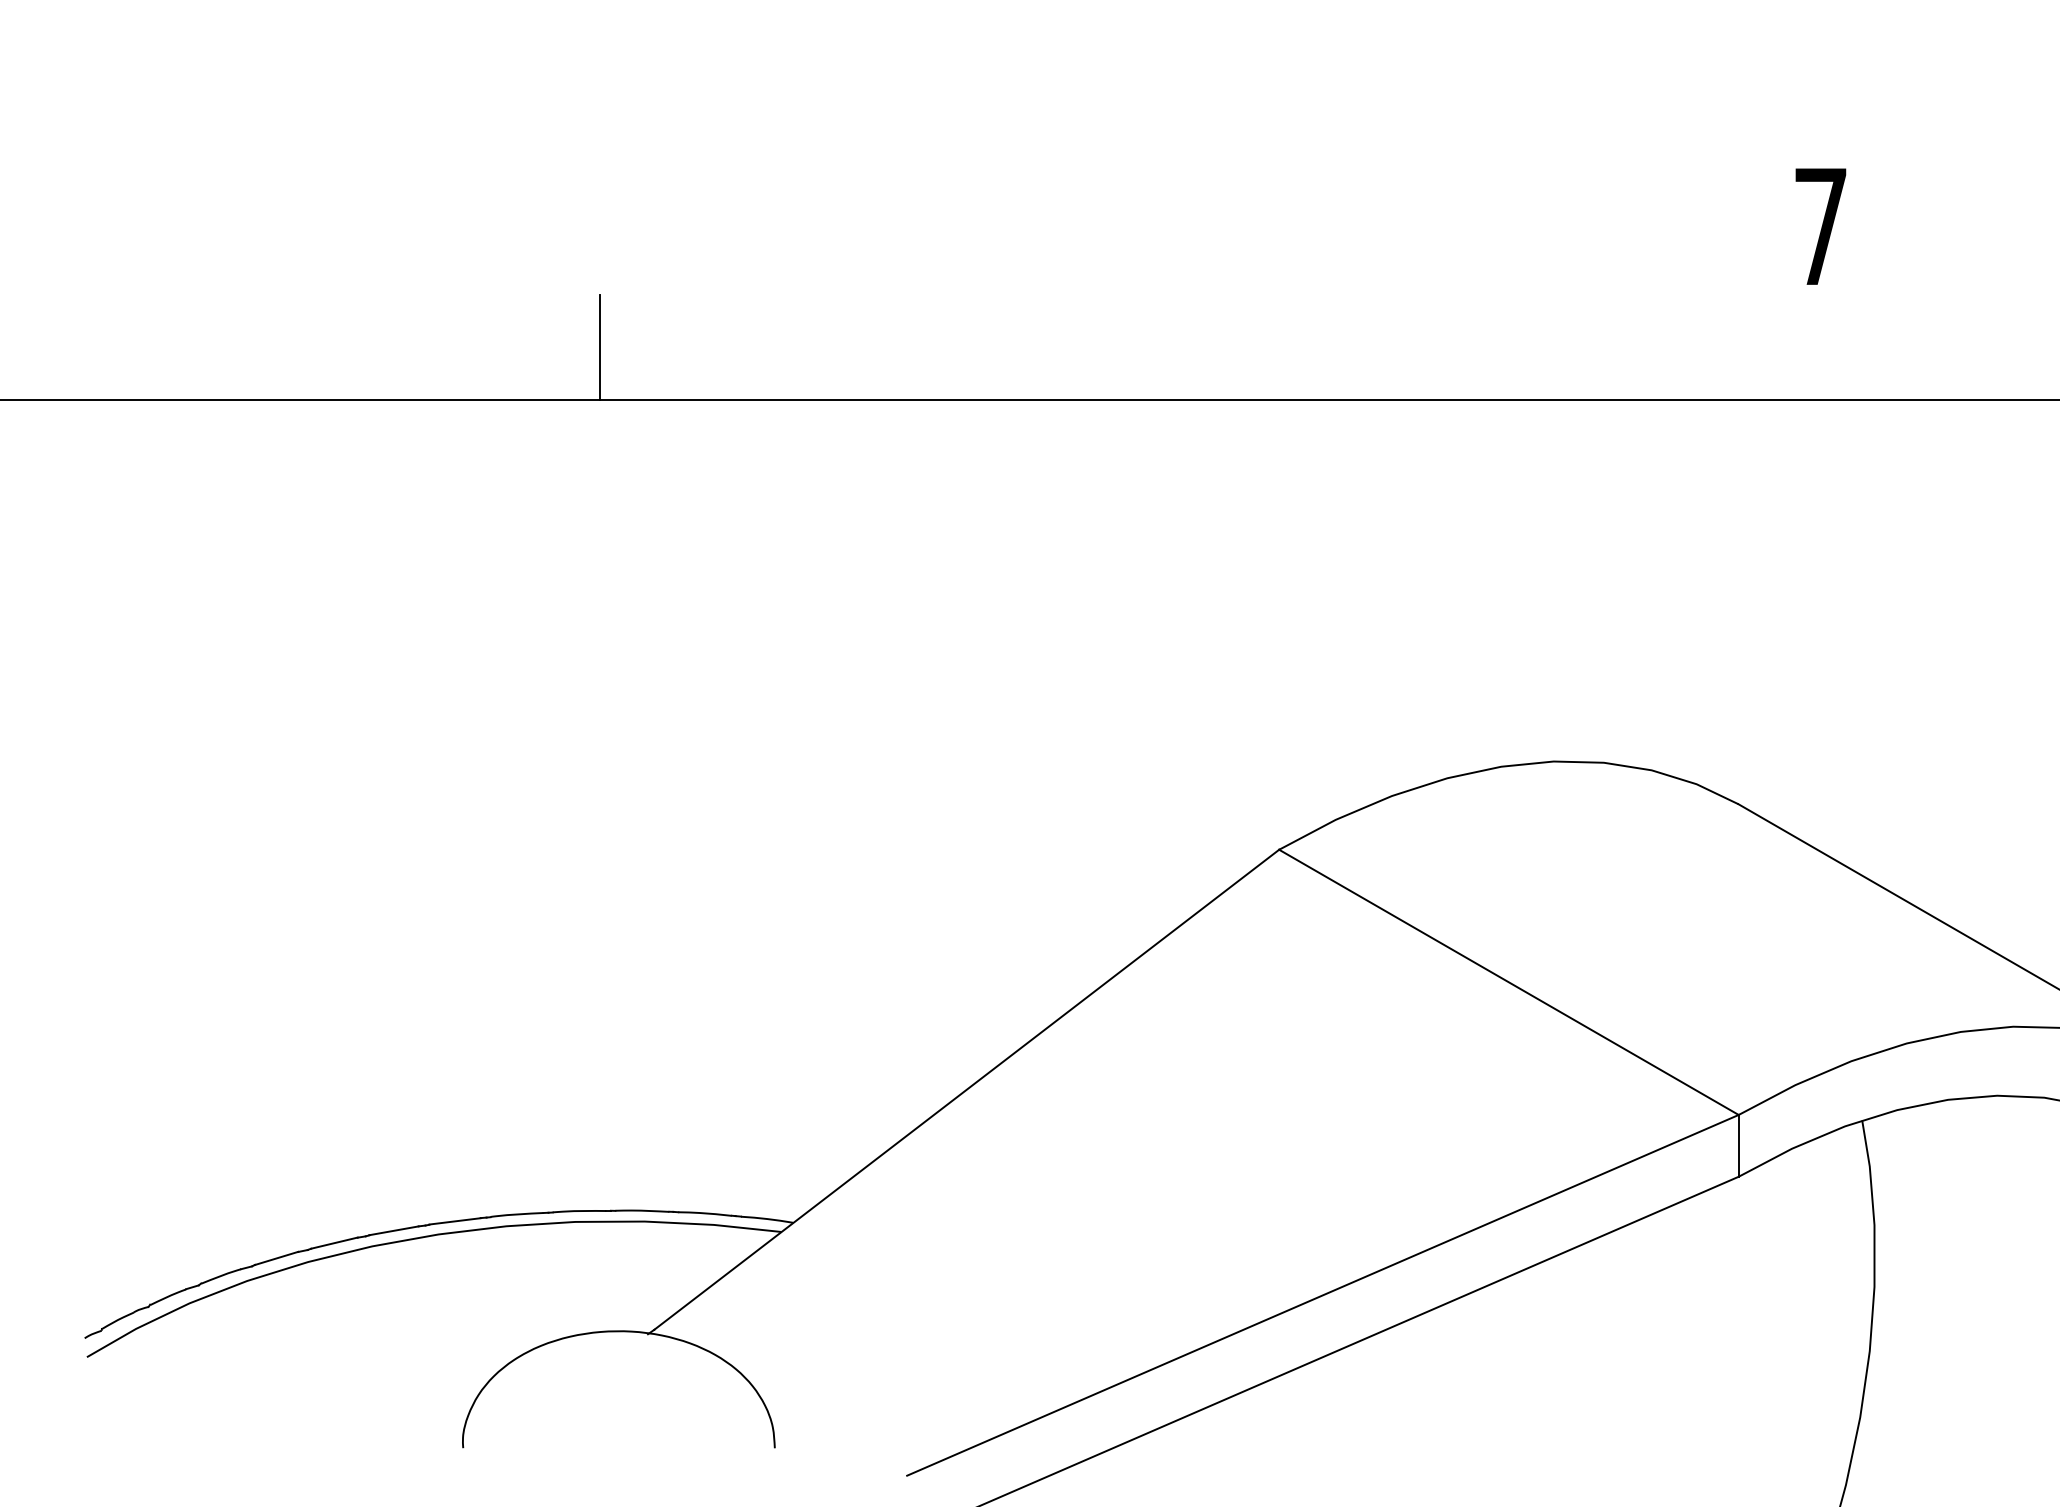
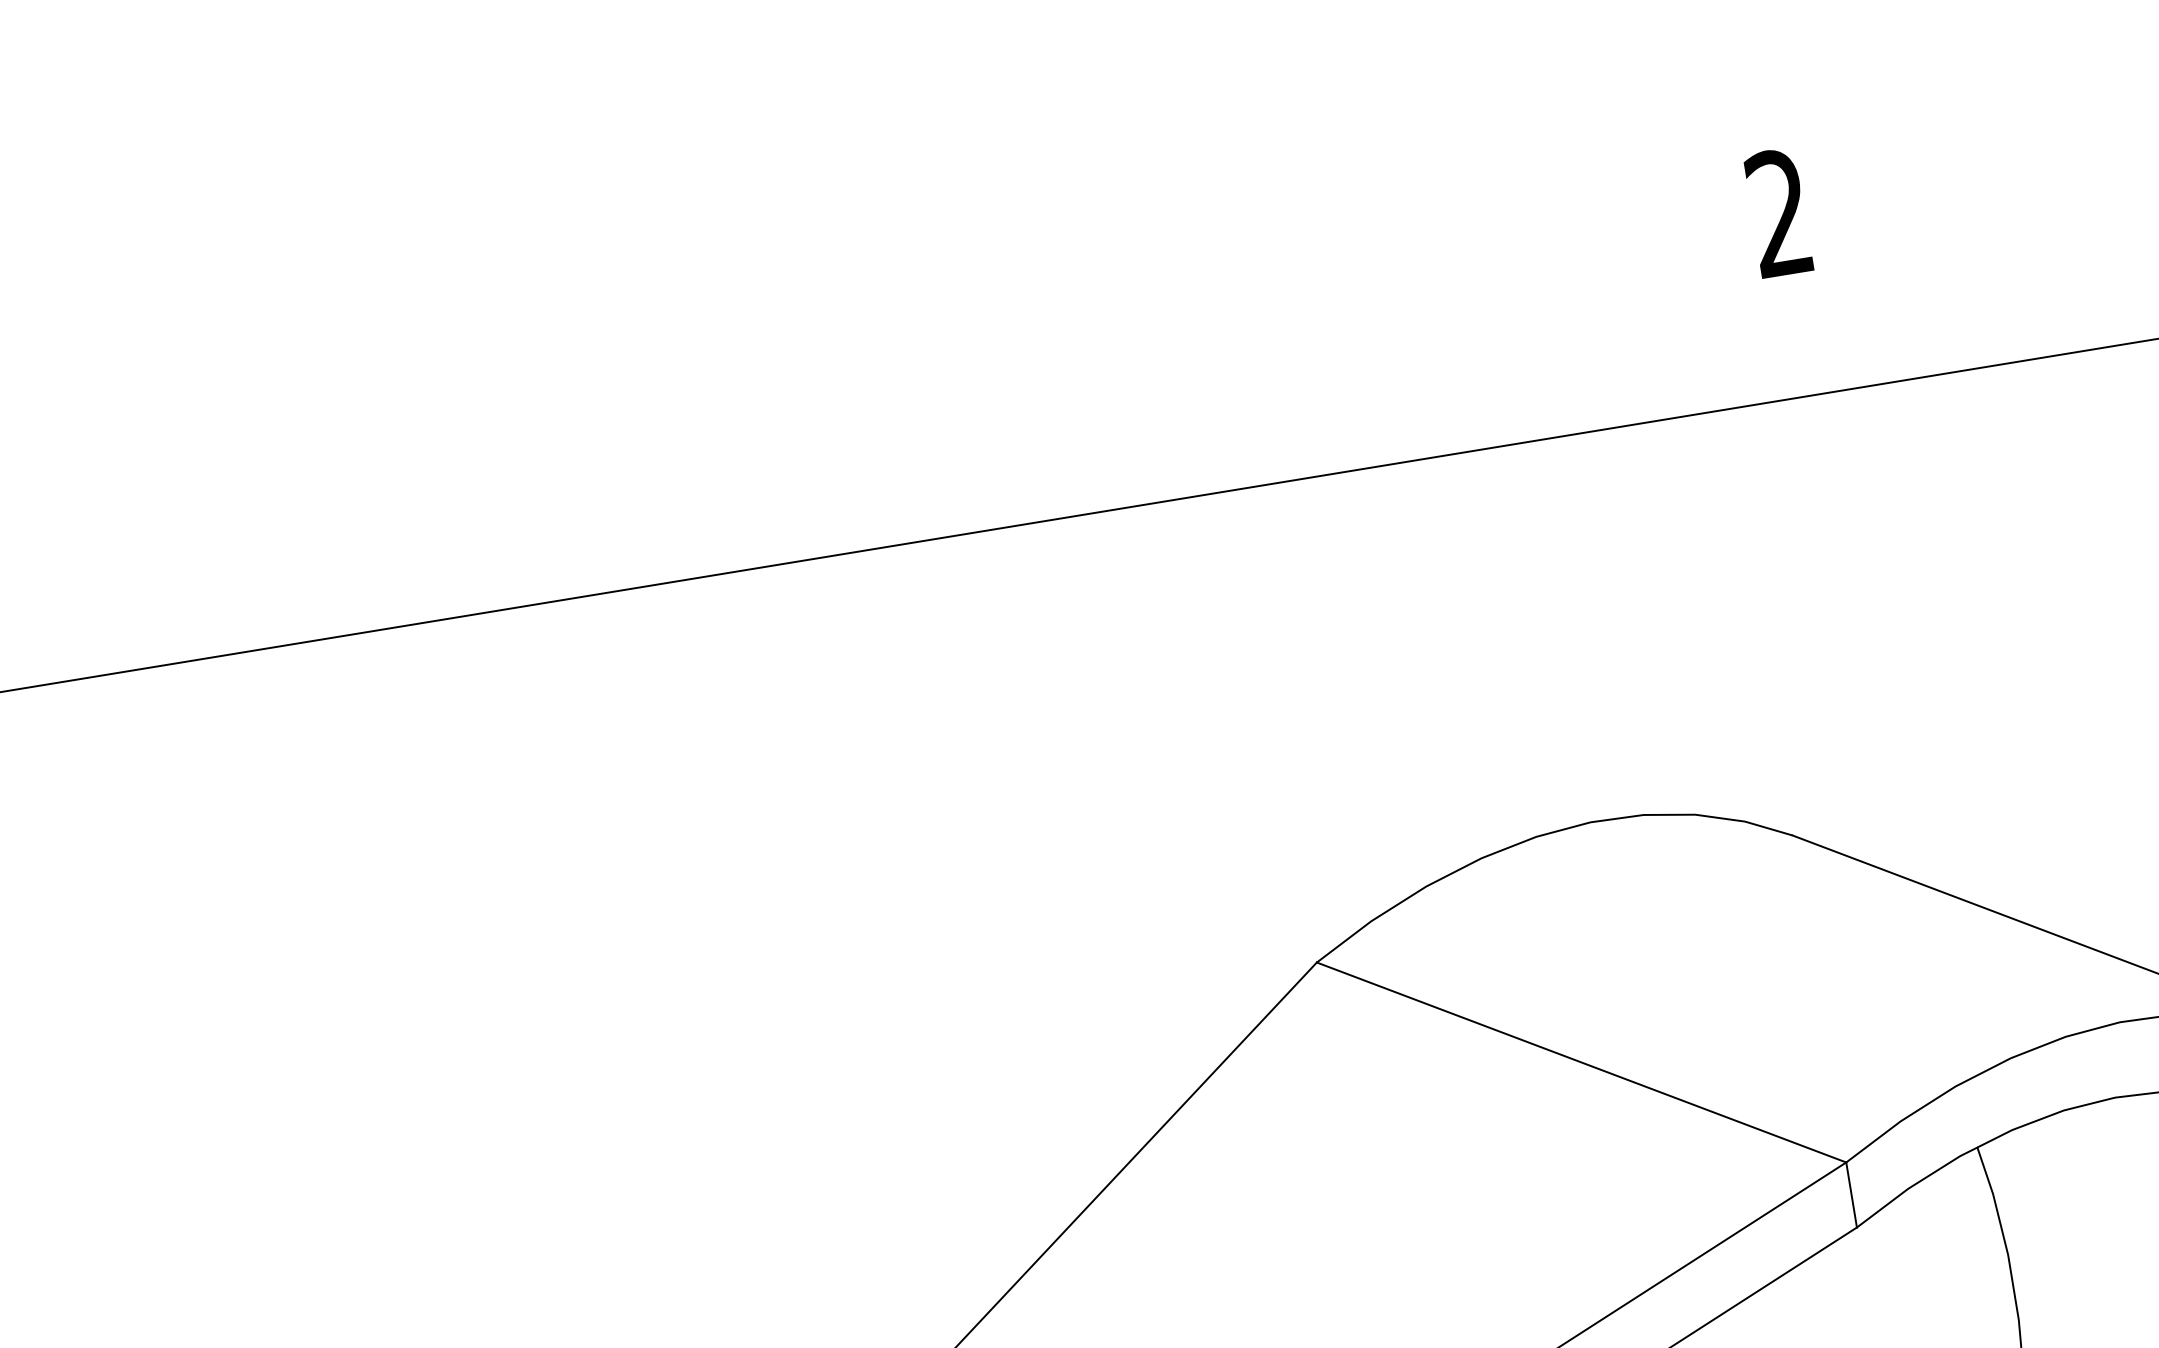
text: (1820, 225) -> (1779, 212), 7 -> 2
line: (600, 347) -> (515, 550), removed

